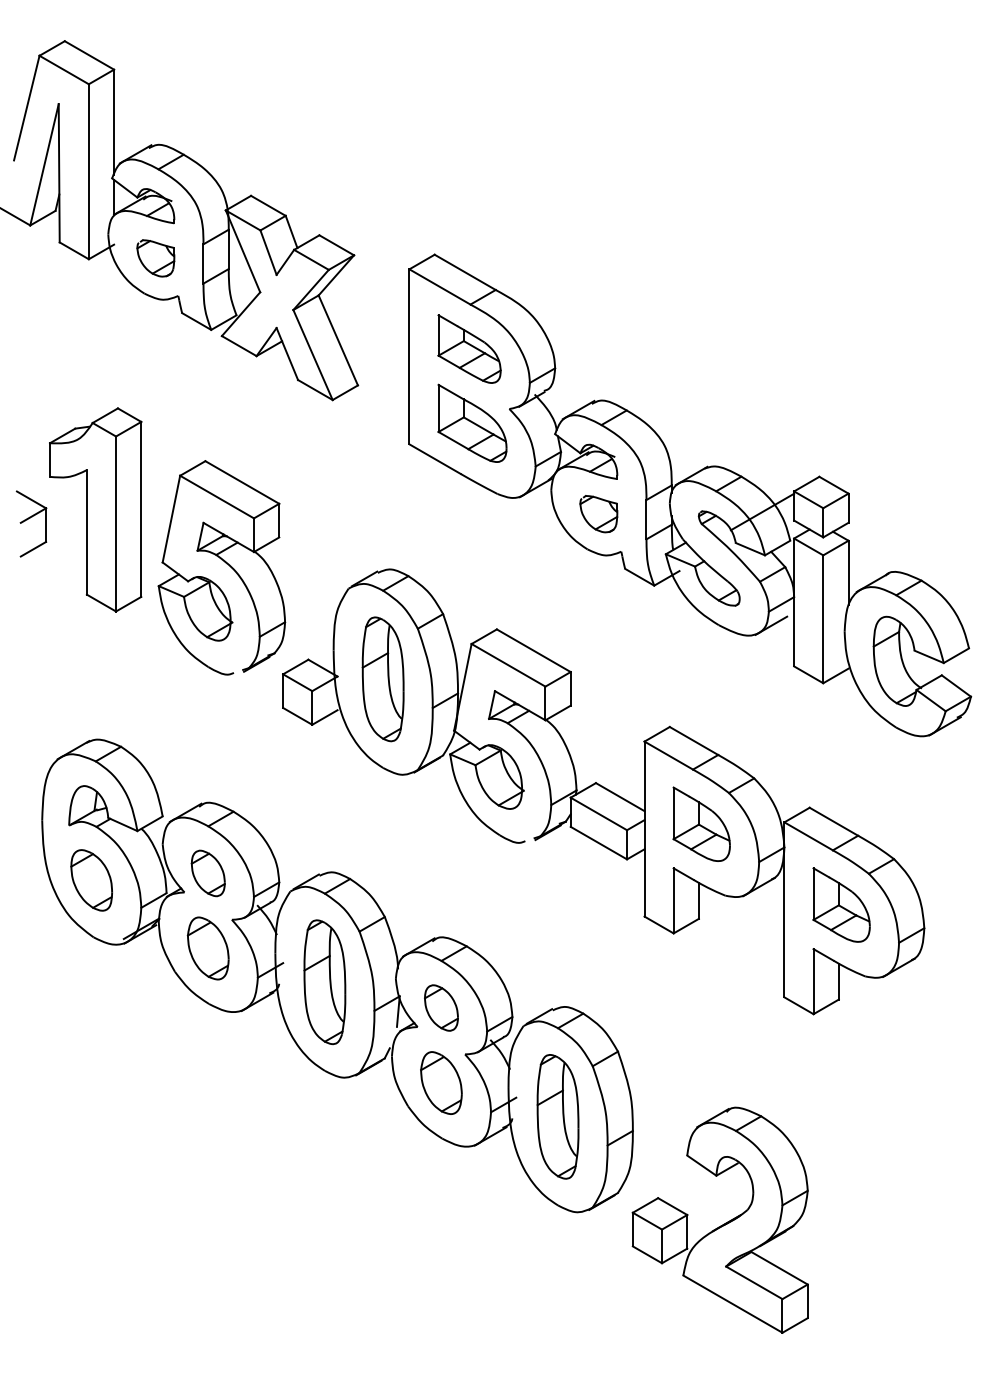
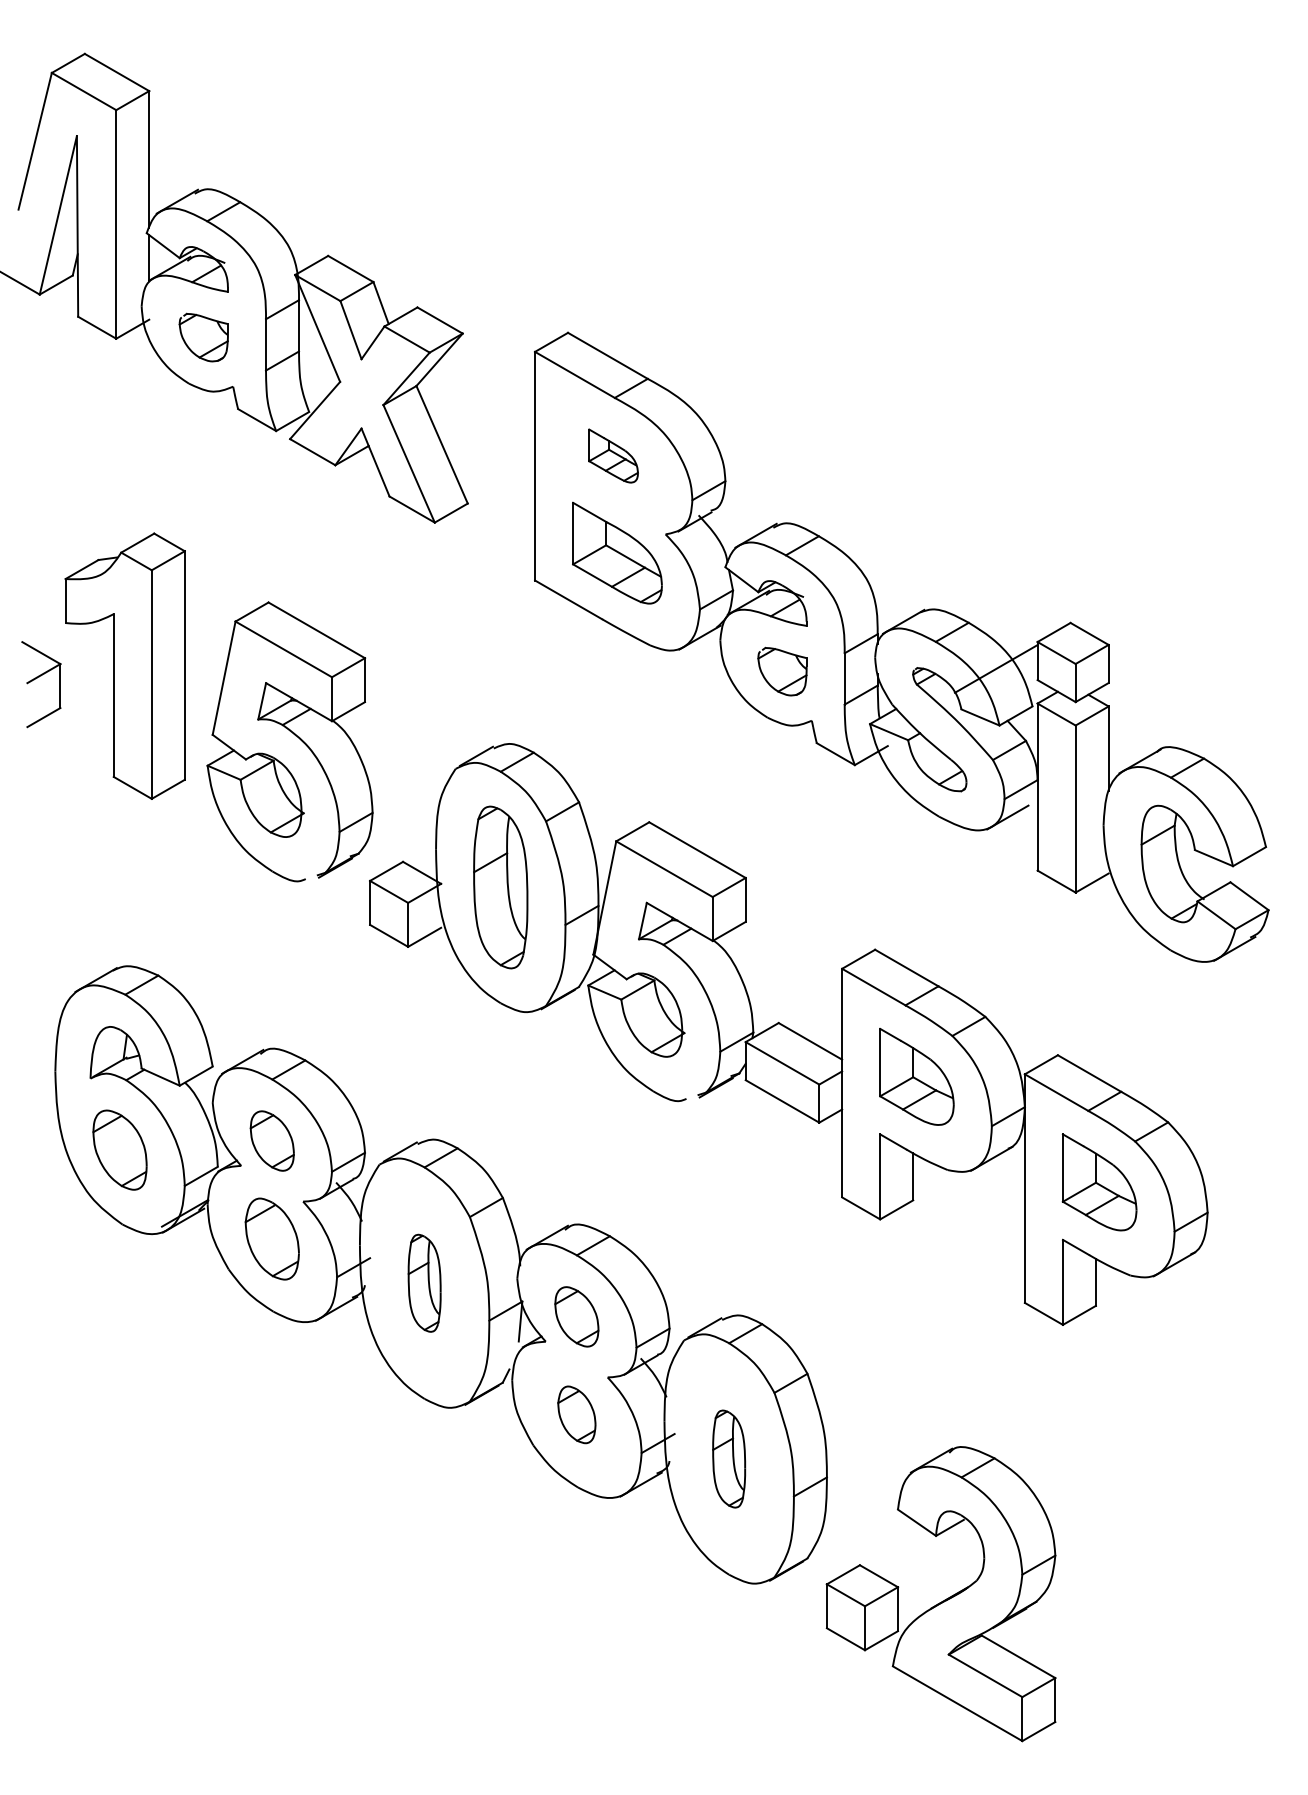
part: (469, 348) -> (613, 455), size x0.6
part: (324, 982) -> (424, 1283), size x0.6
part: (441, 1082) -> (576, 1414), size x0.7
part: (557, 1116) -> (728, 1458), size x0.6

